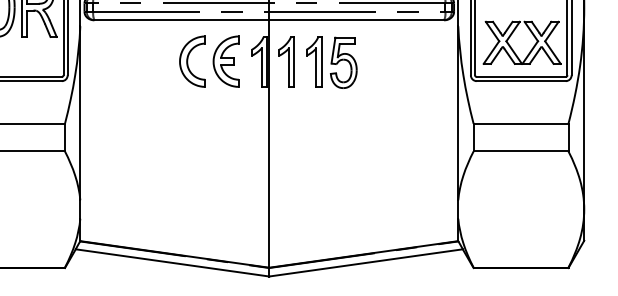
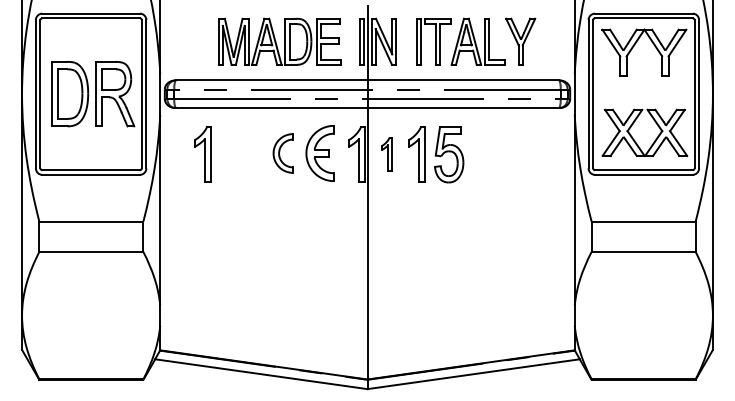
part: (191, 61) -> (282, 153), size x0.7
part: (118, 62) -> (202, 154), added
part: (286, 62) -> (386, 154), size x0.6

